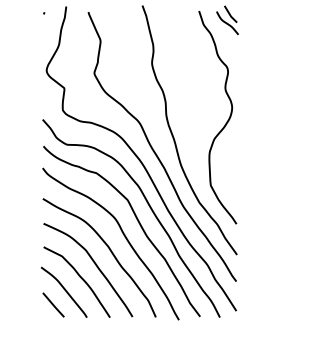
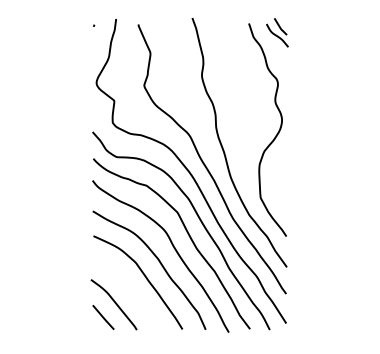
curve: (80, 278) -> (130, 290), removed

